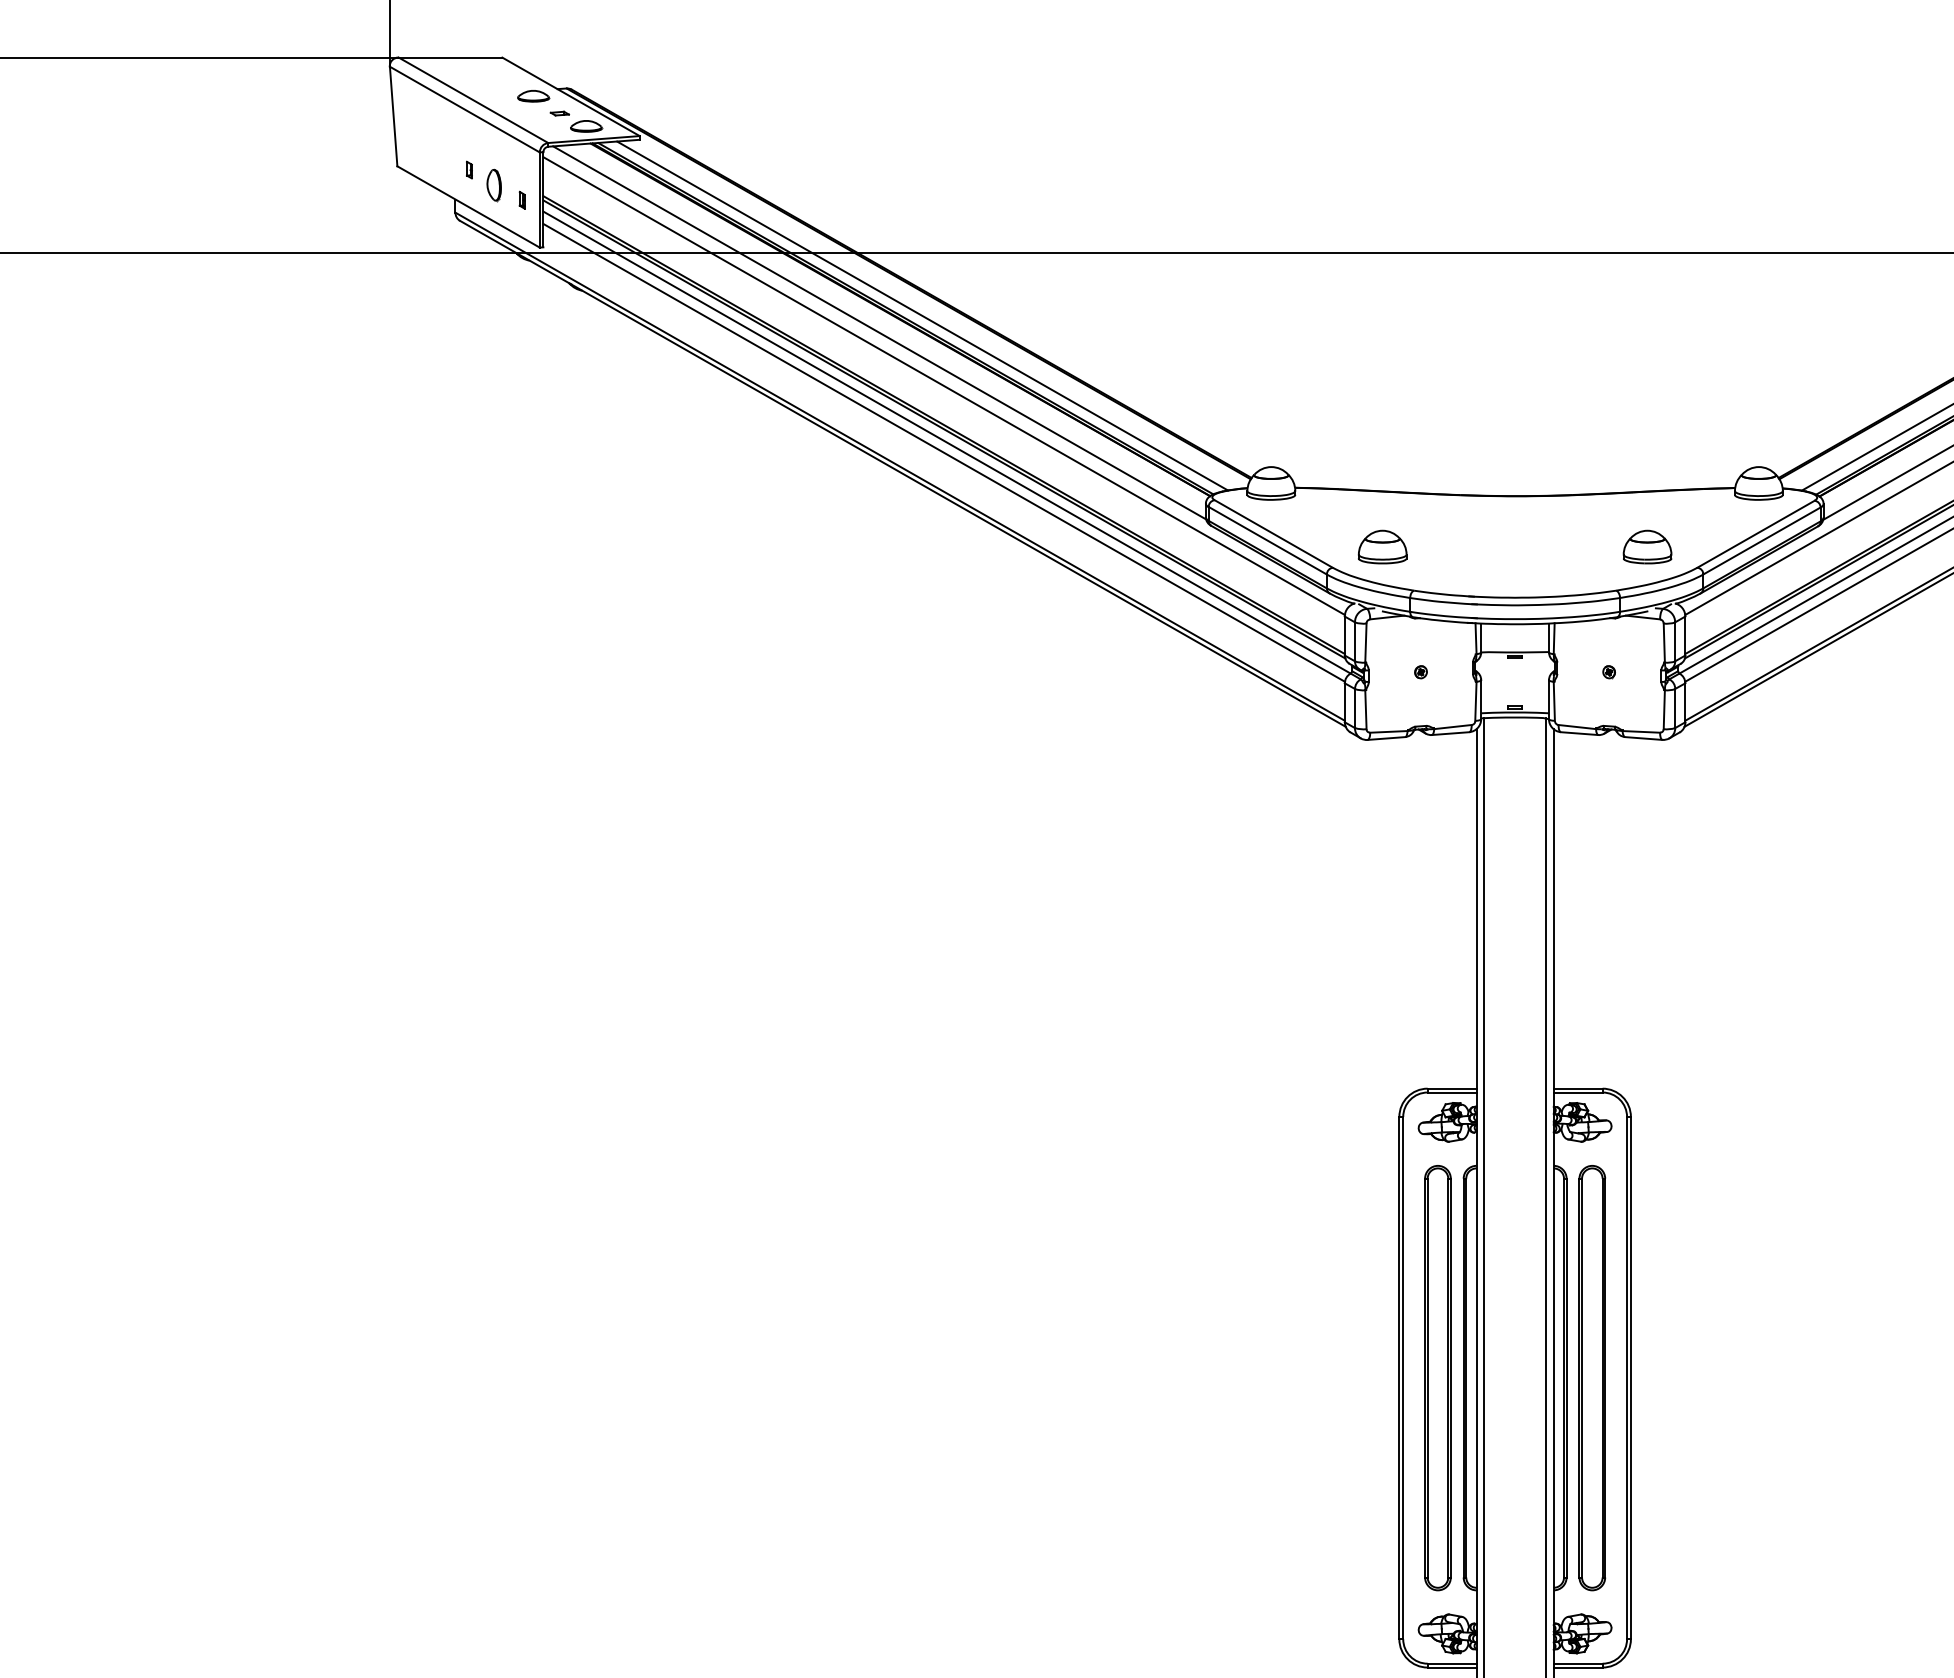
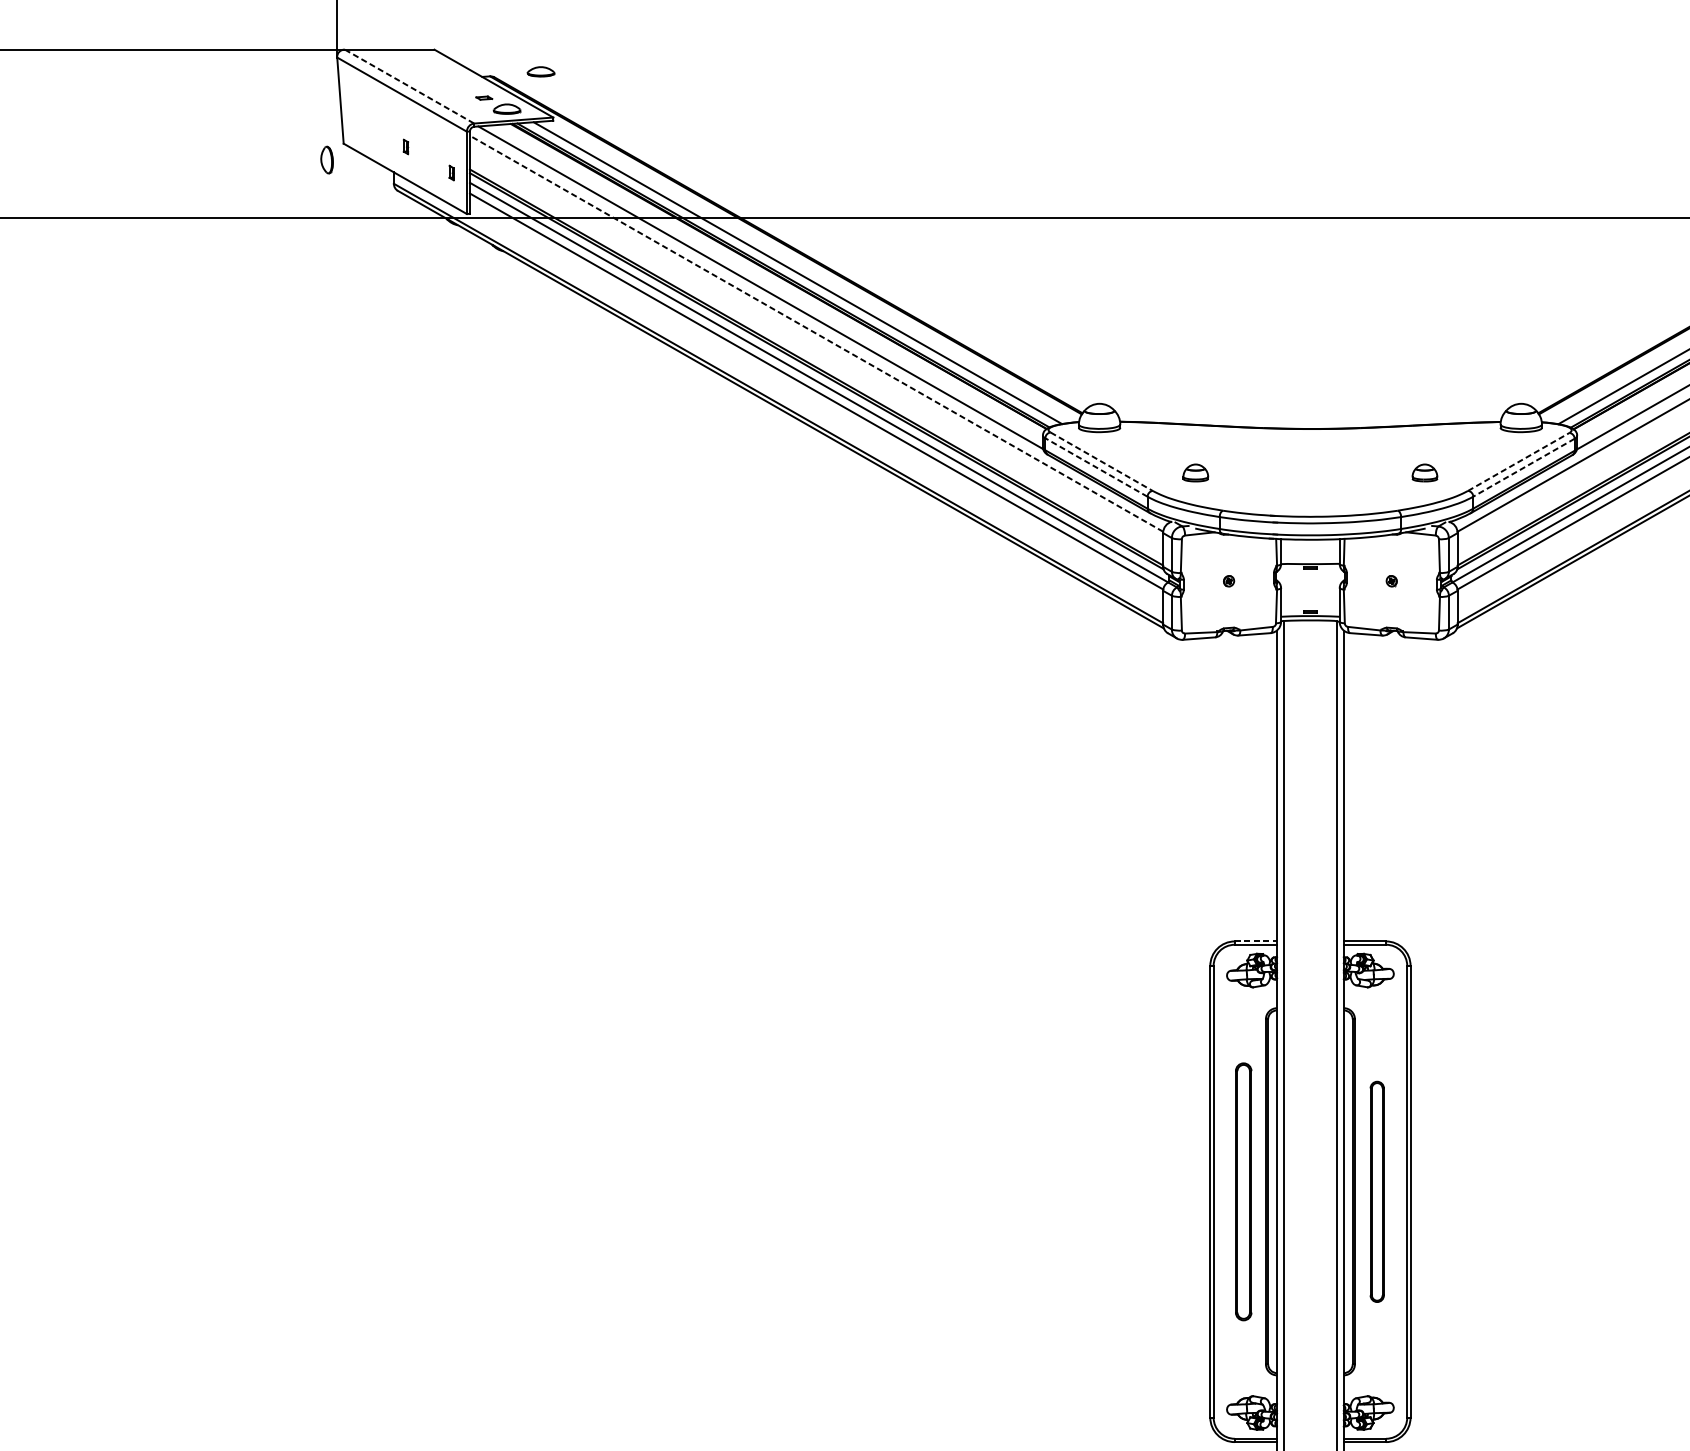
part: (533, 96) -> (540, 72), moved
line: (473, 100) -> (409, 86), solid -> dashed
part: (493, 185) -> (326, 160), moved
line: (944, 386) -> (816, 334), solid -> dashed
line: (1274, 534) -> (1102, 462), solid -> dashed
line: (1755, 534) -> (1518, 462), solid -> dashed
line: (1267, 540) -> (1096, 467), solid -> dashed
line: (1762, 540) -> (1524, 467), solid -> dashed
part: (1382, 546) -> (1195, 472), size x0.6
part: (1647, 546) -> (1424, 472), size x0.6
line: (1452, 1088) -> (1256, 941), solid -> dashed
part: (1437, 1378) -> (1243, 1192), size x0.7
part: (1592, 1378) -> (1377, 1192), size x0.6

